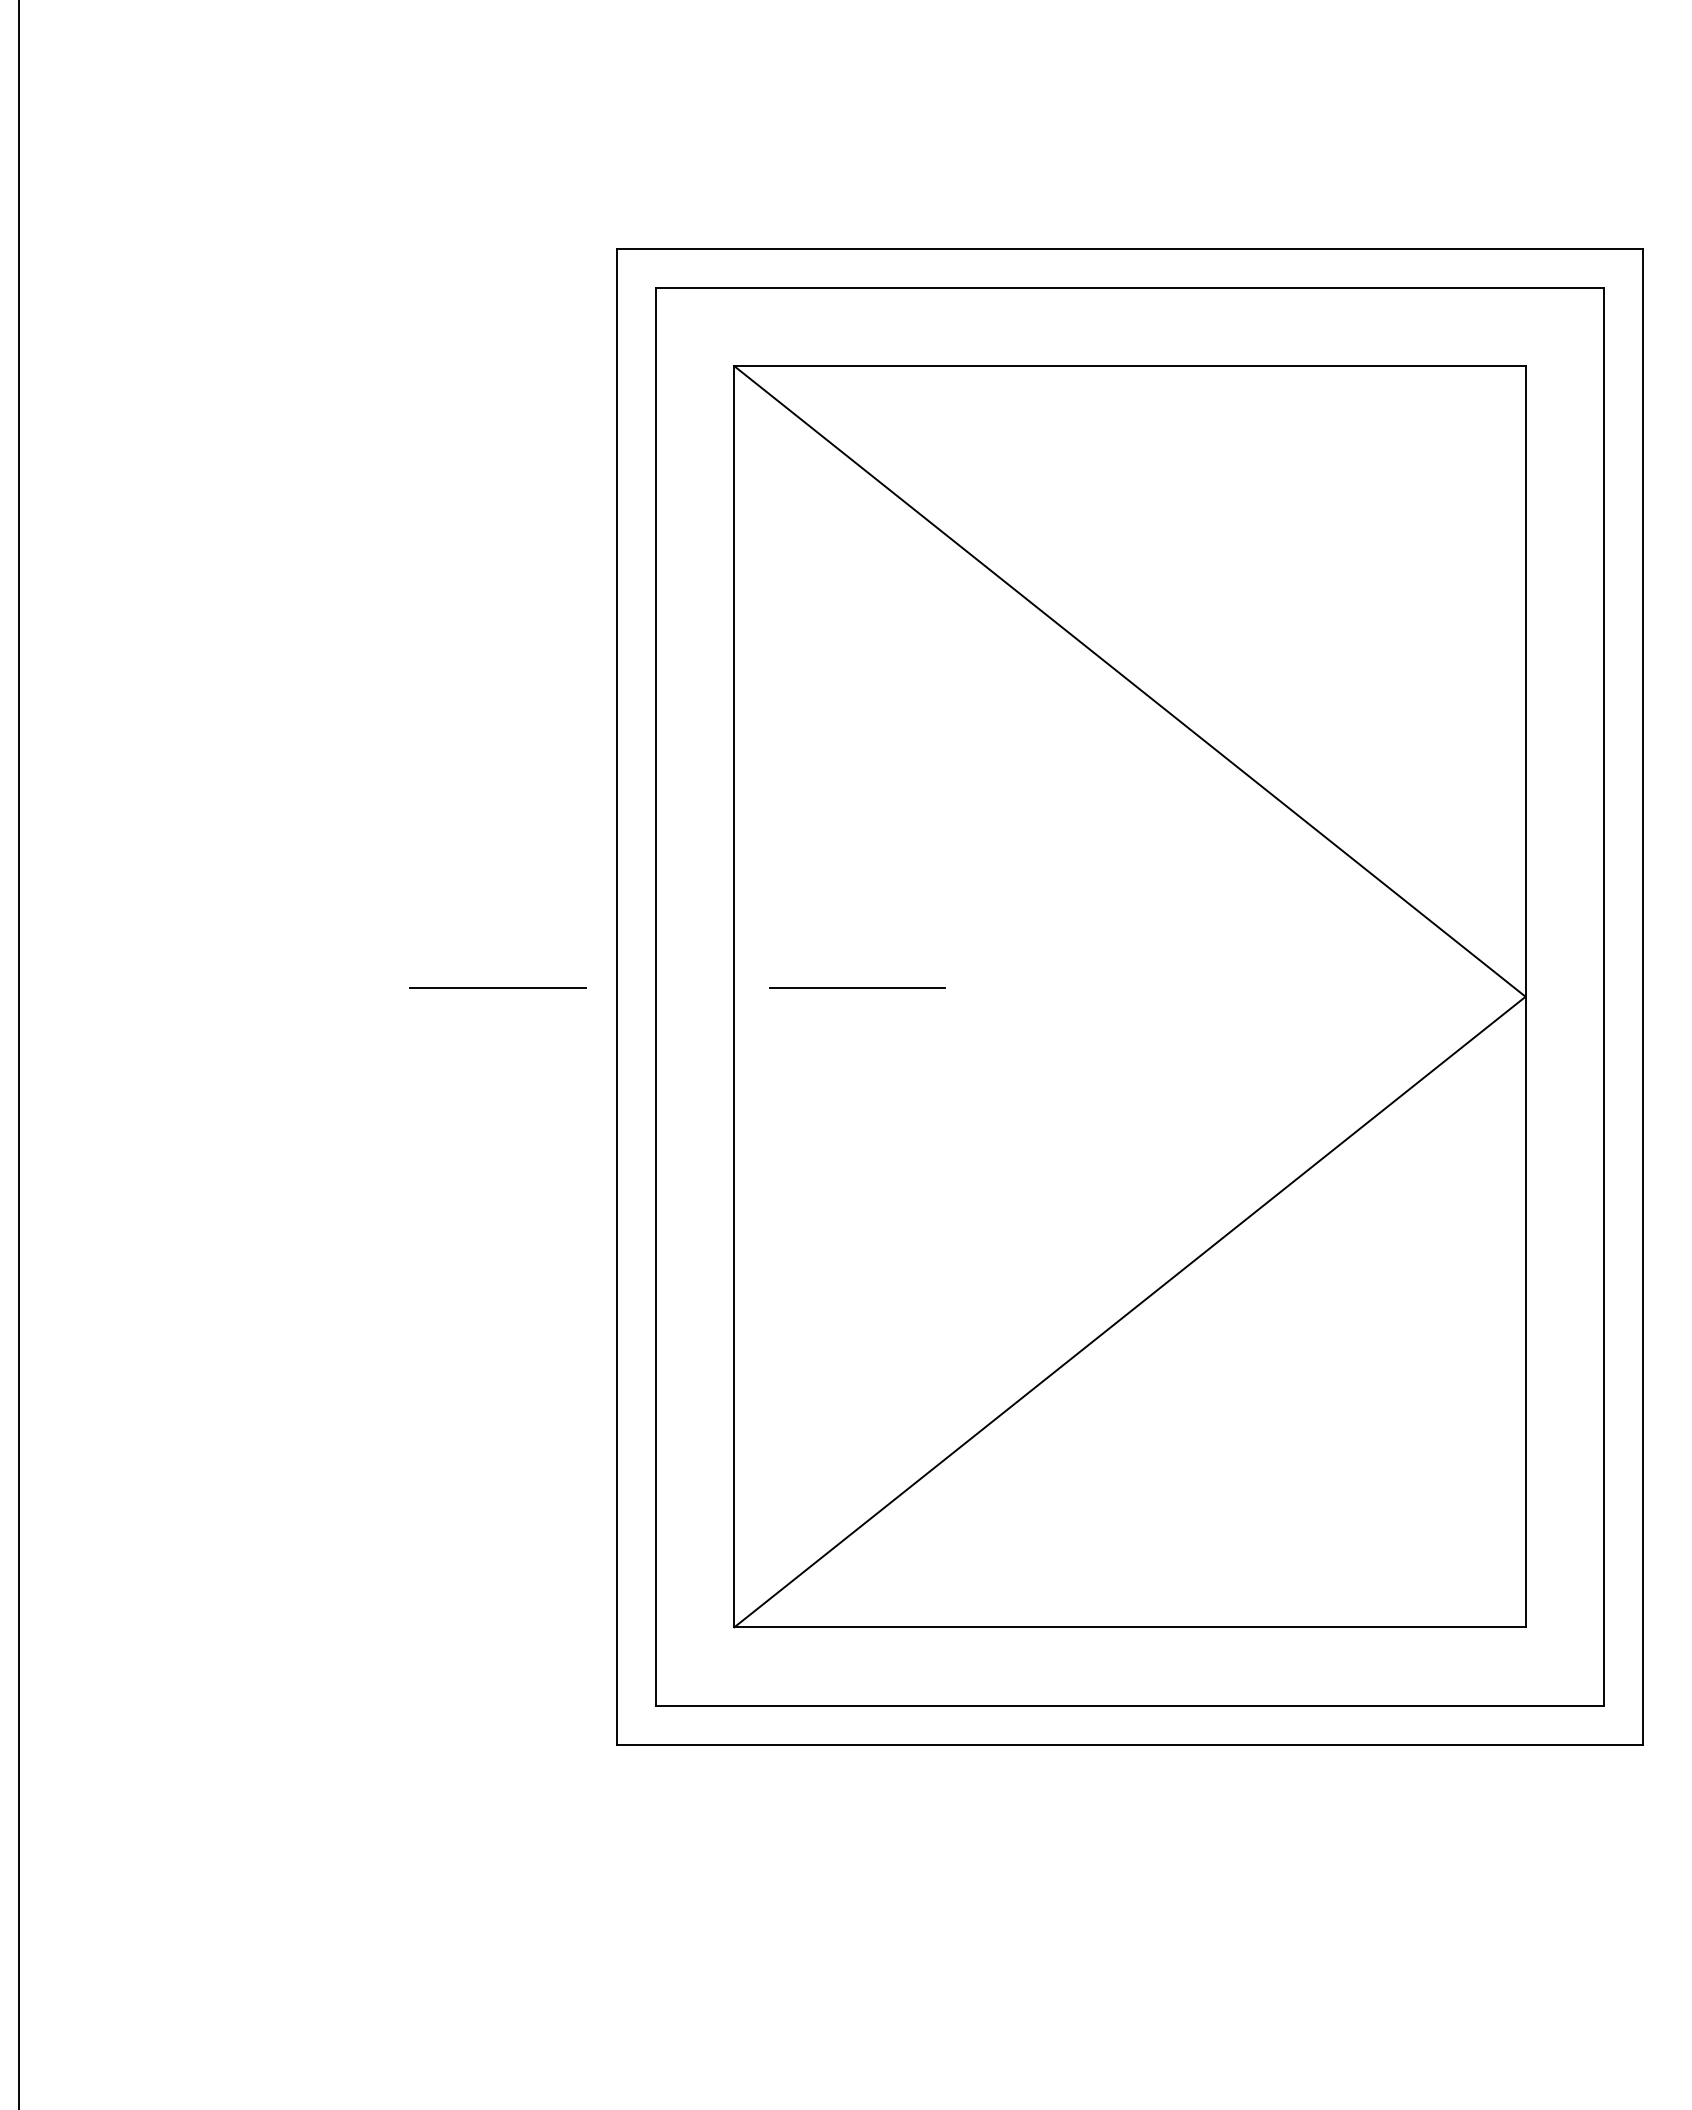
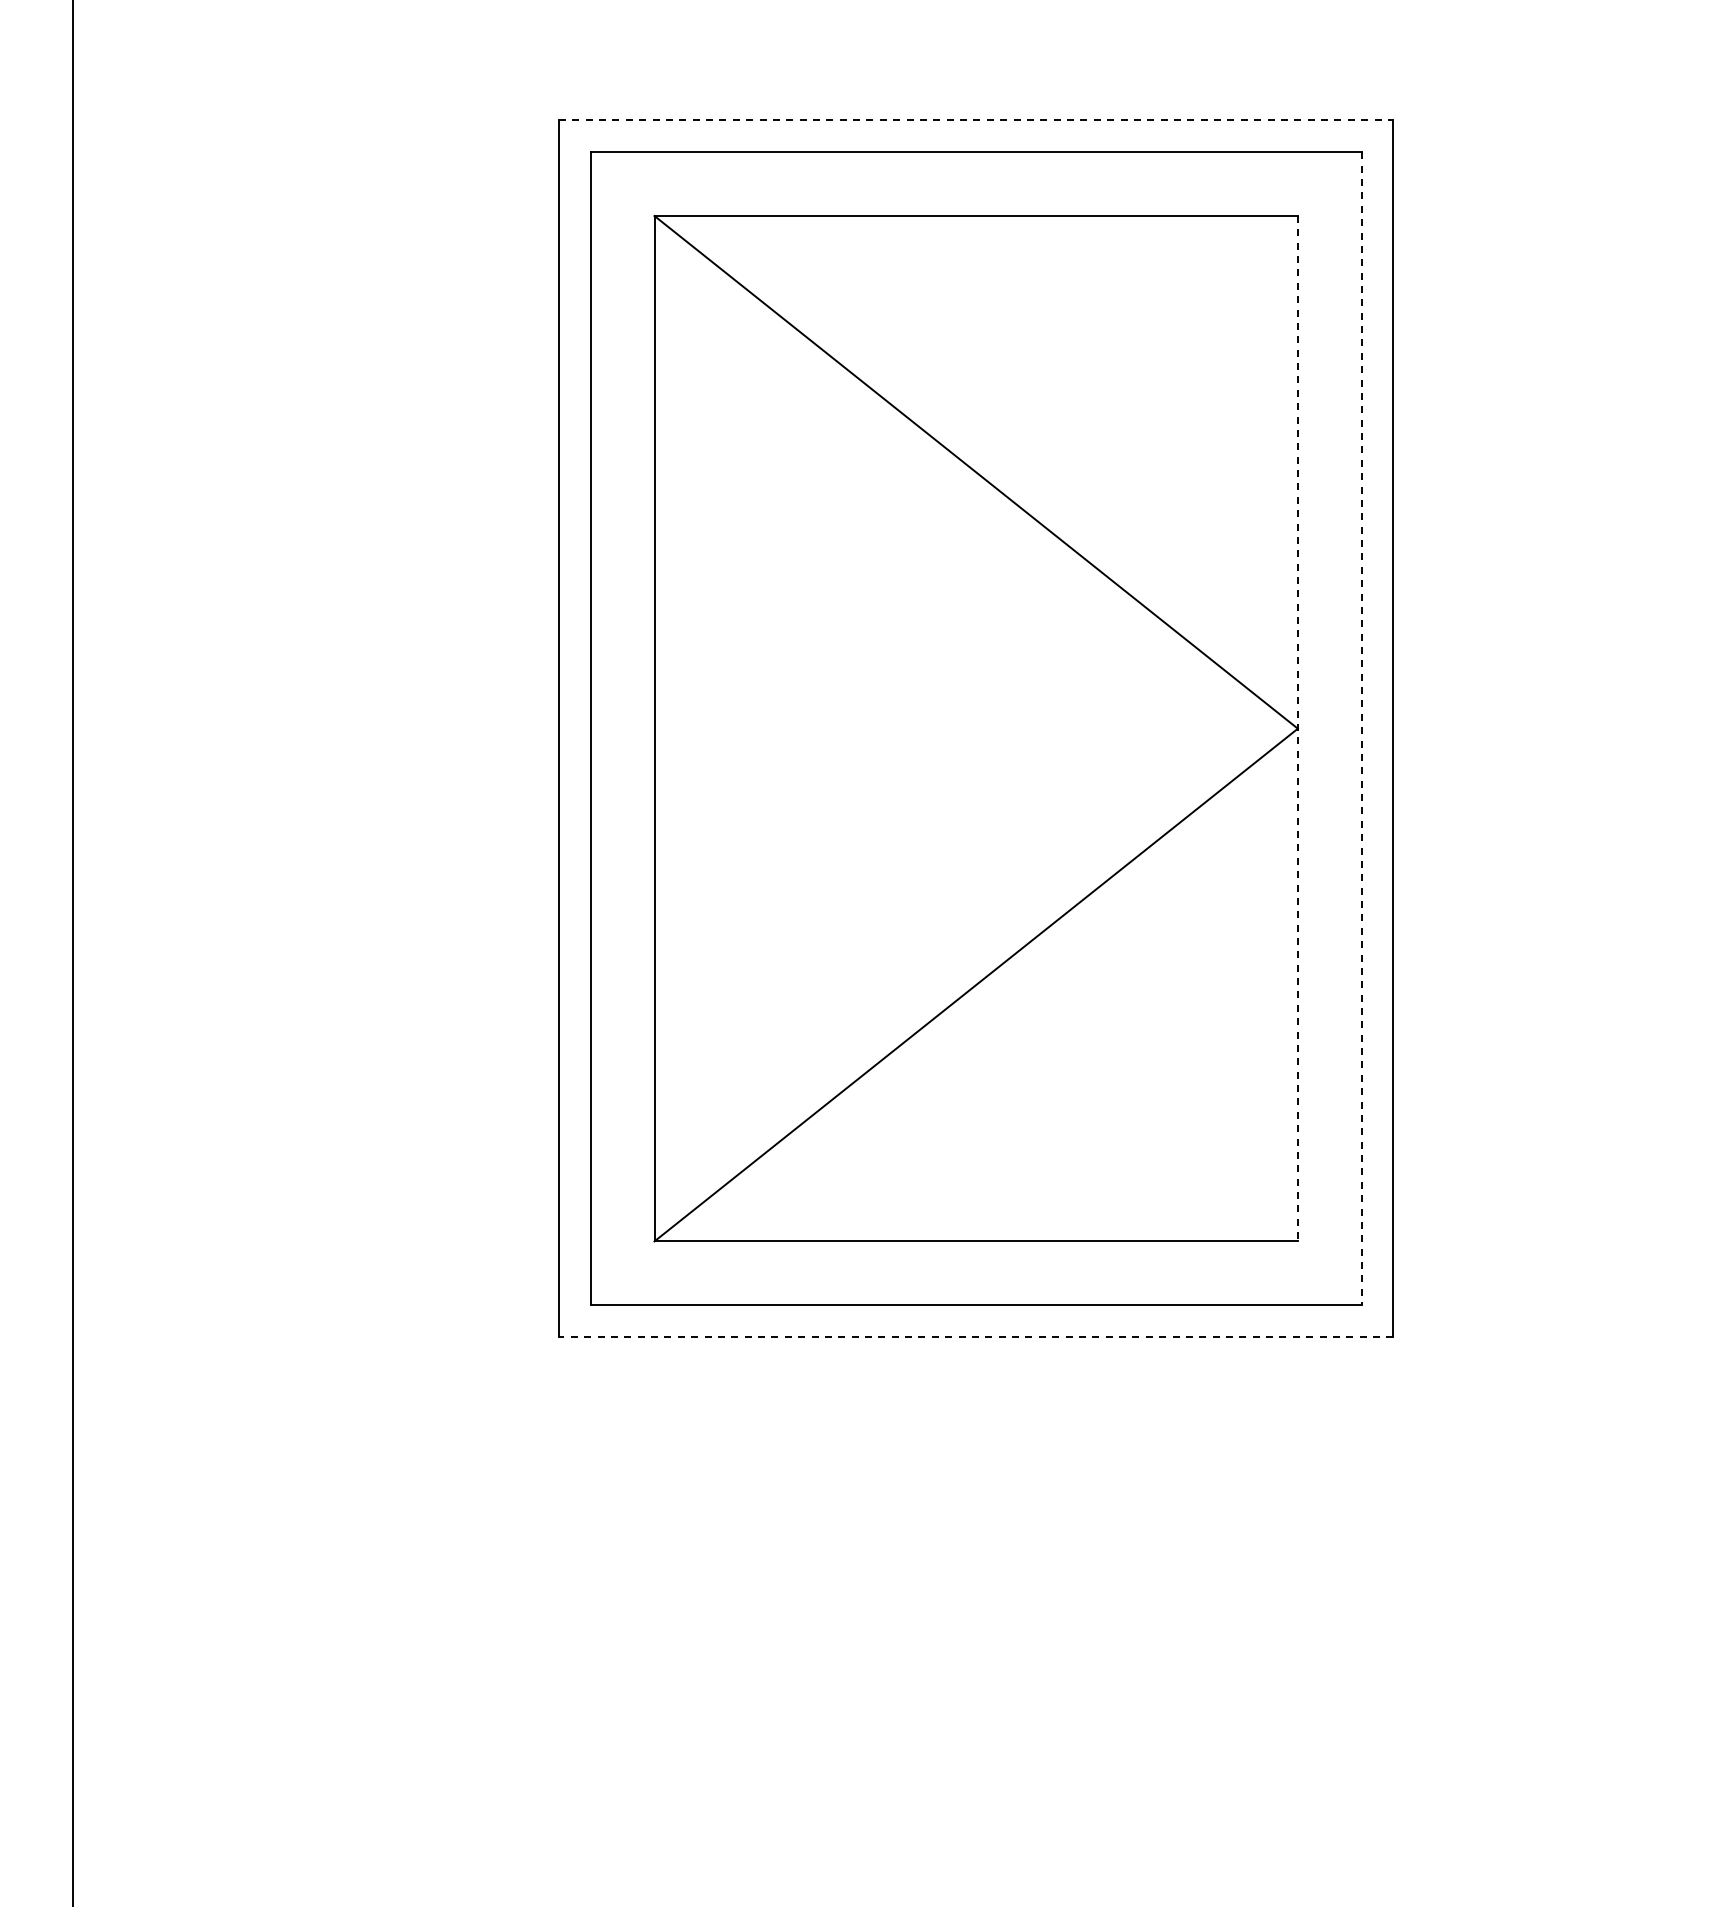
line: (1130, 248) -> (976, 120), solid -> dashed
line: (497, 987) -> (461, 721), removed
line: (857, 987) -> (754, 721), removed
line: (1525, 996) -> (1297, 728), solid -> dashed
line: (1603, 997) -> (1361, 729), solid -> dashed
line: (1129, 1744) -> (975, 1336), solid -> dashed

